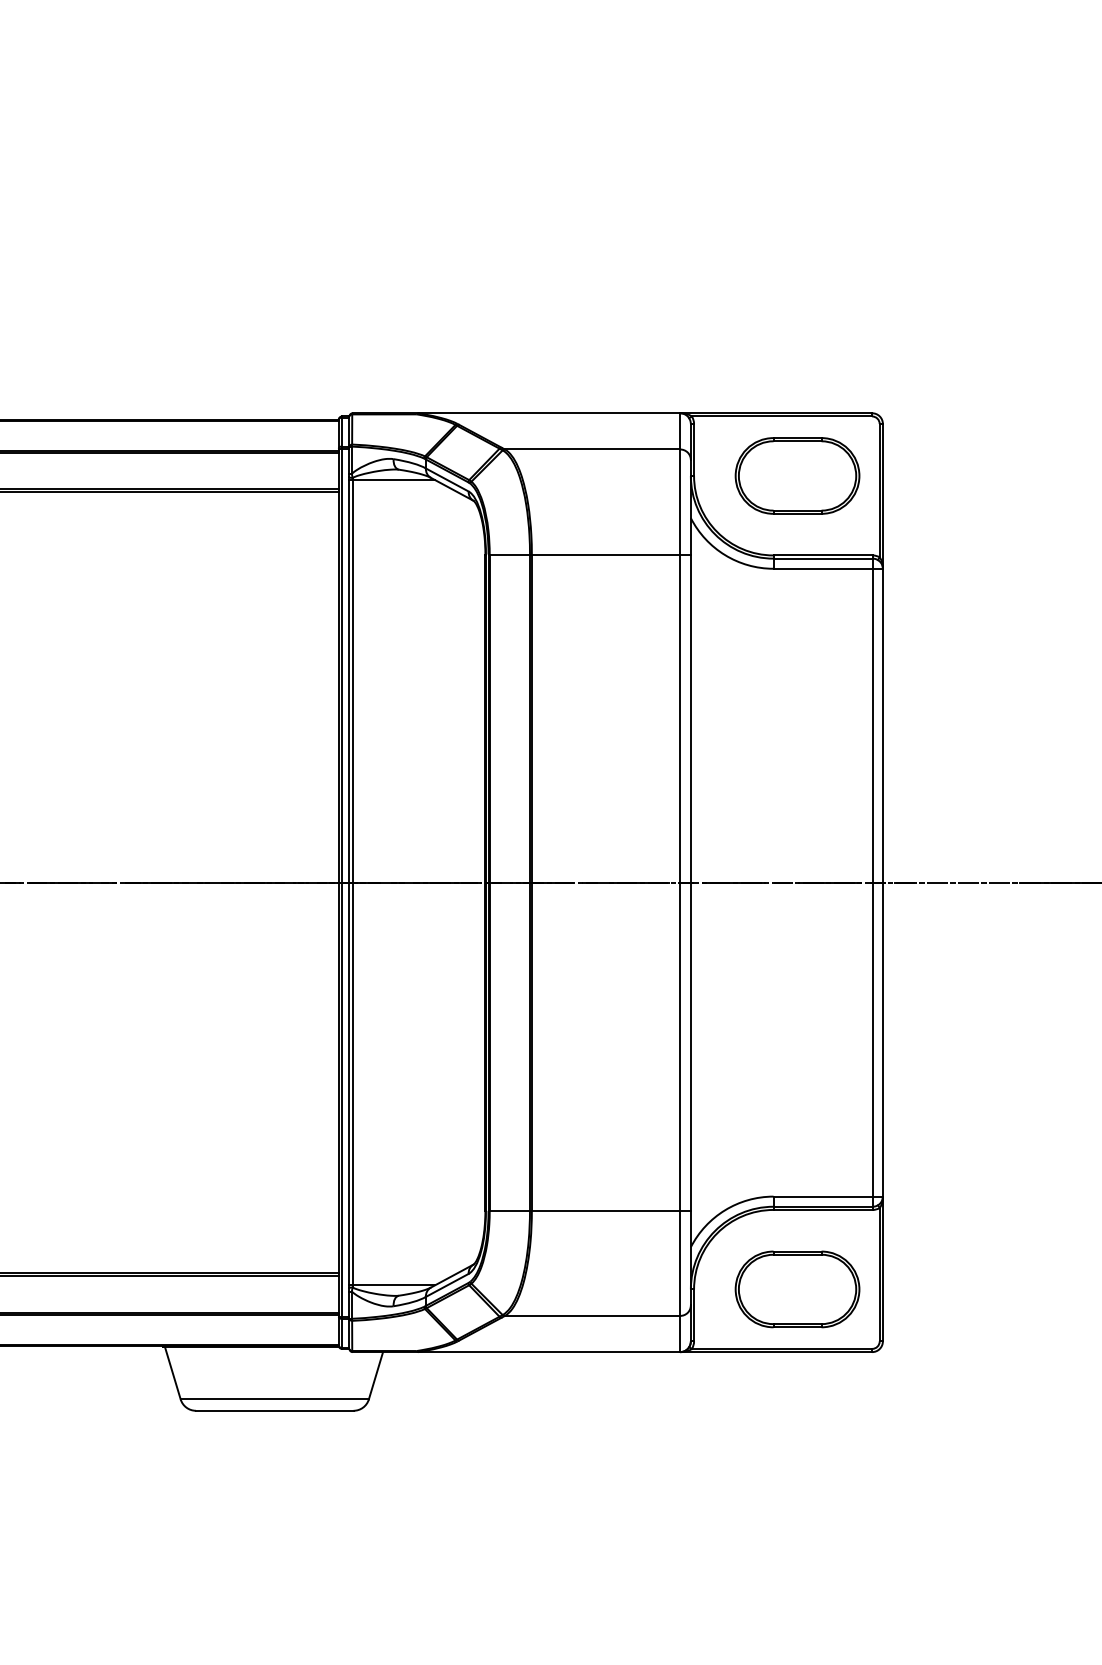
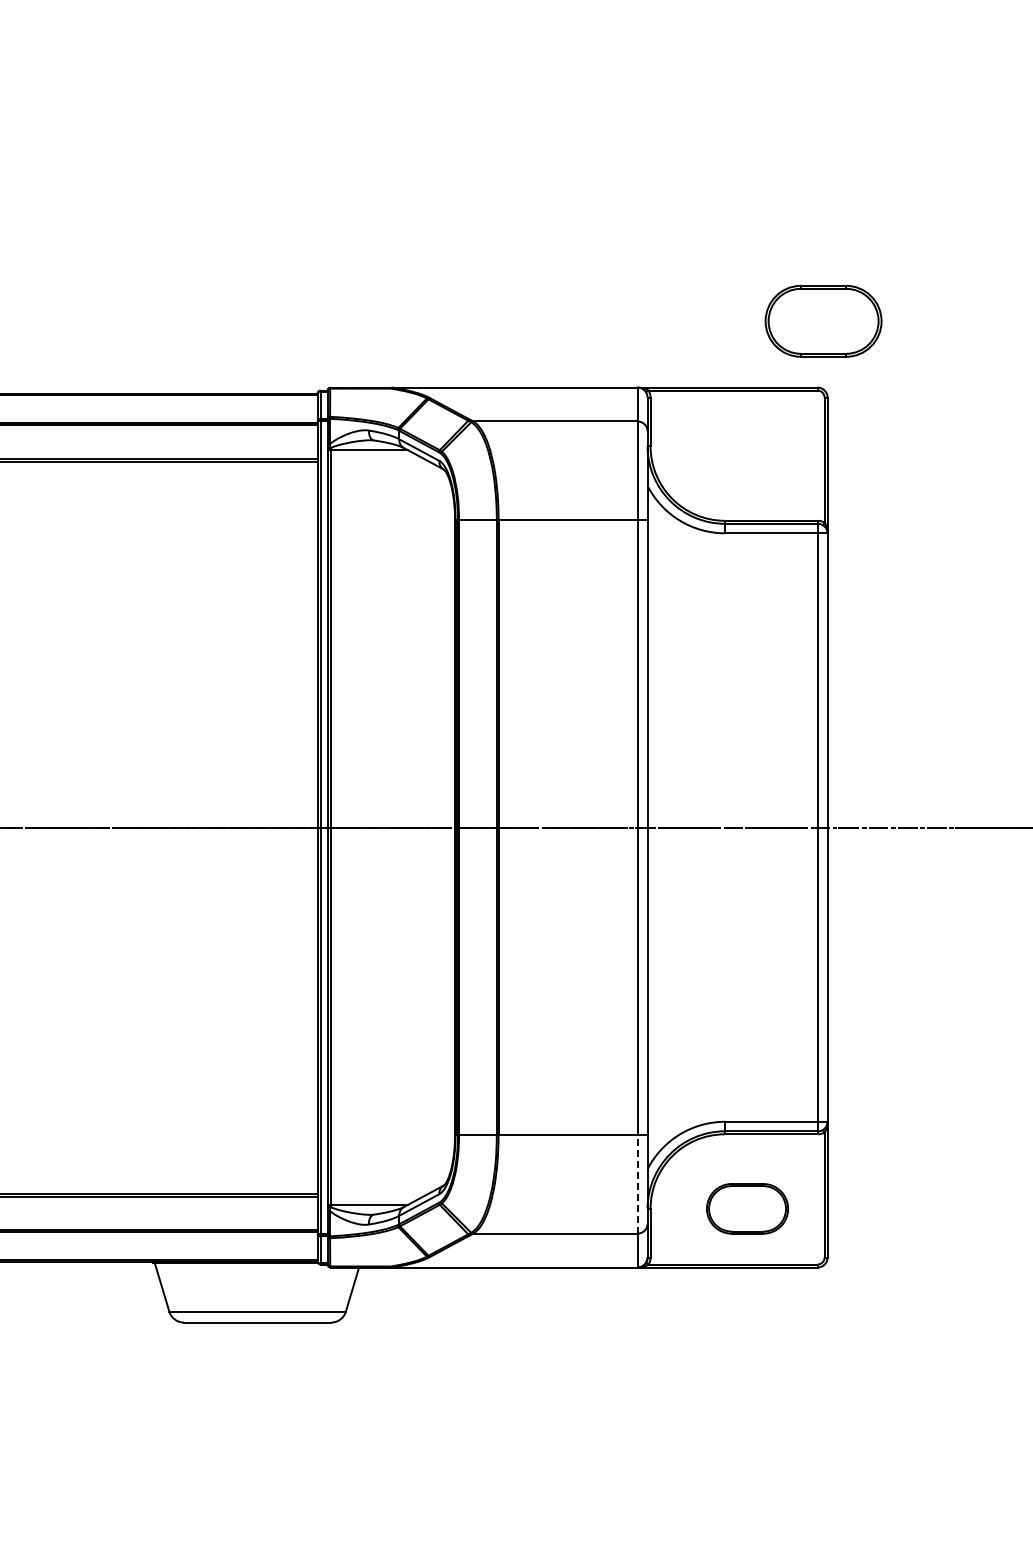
part: (797, 476) -> (823, 321), moved
line: (680, 1262) -> (637, 1183), solid -> dashed
part: (797, 1289) -> (747, 1208), size x0.7

